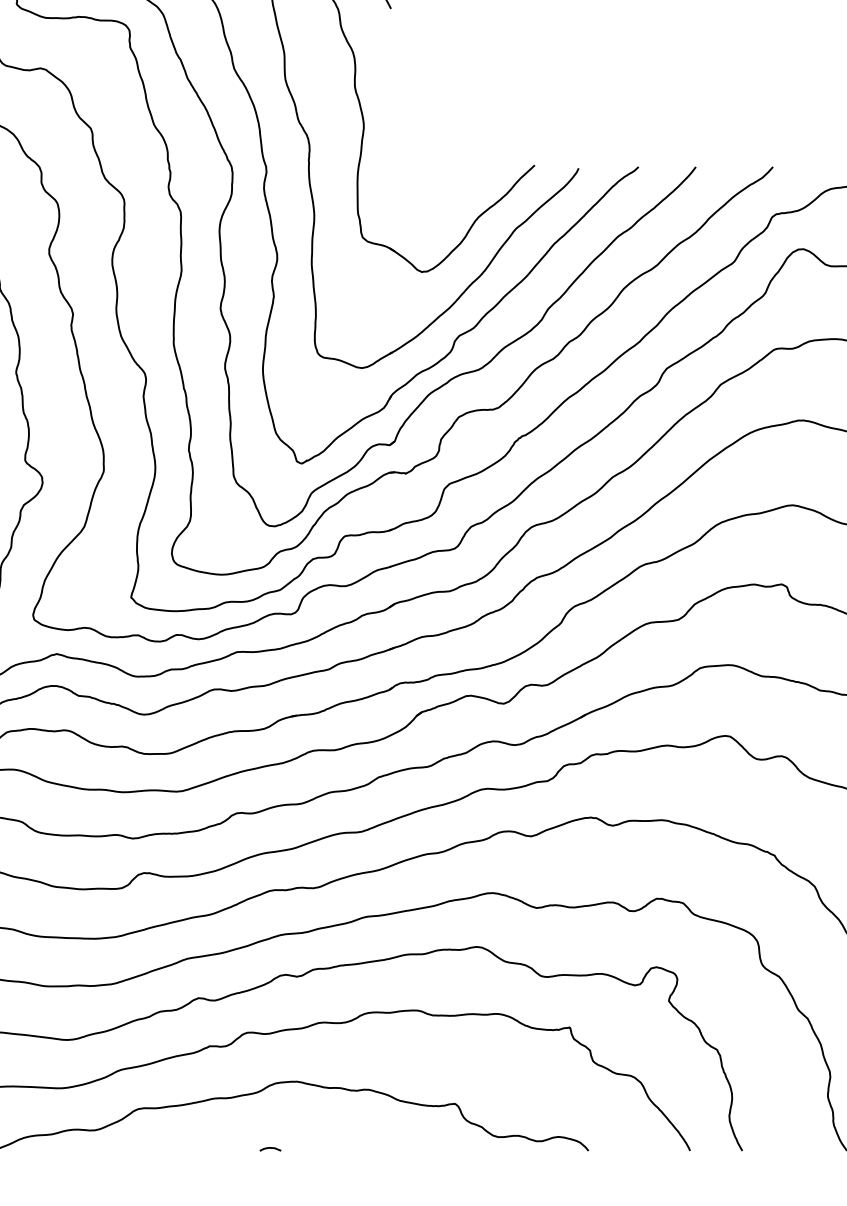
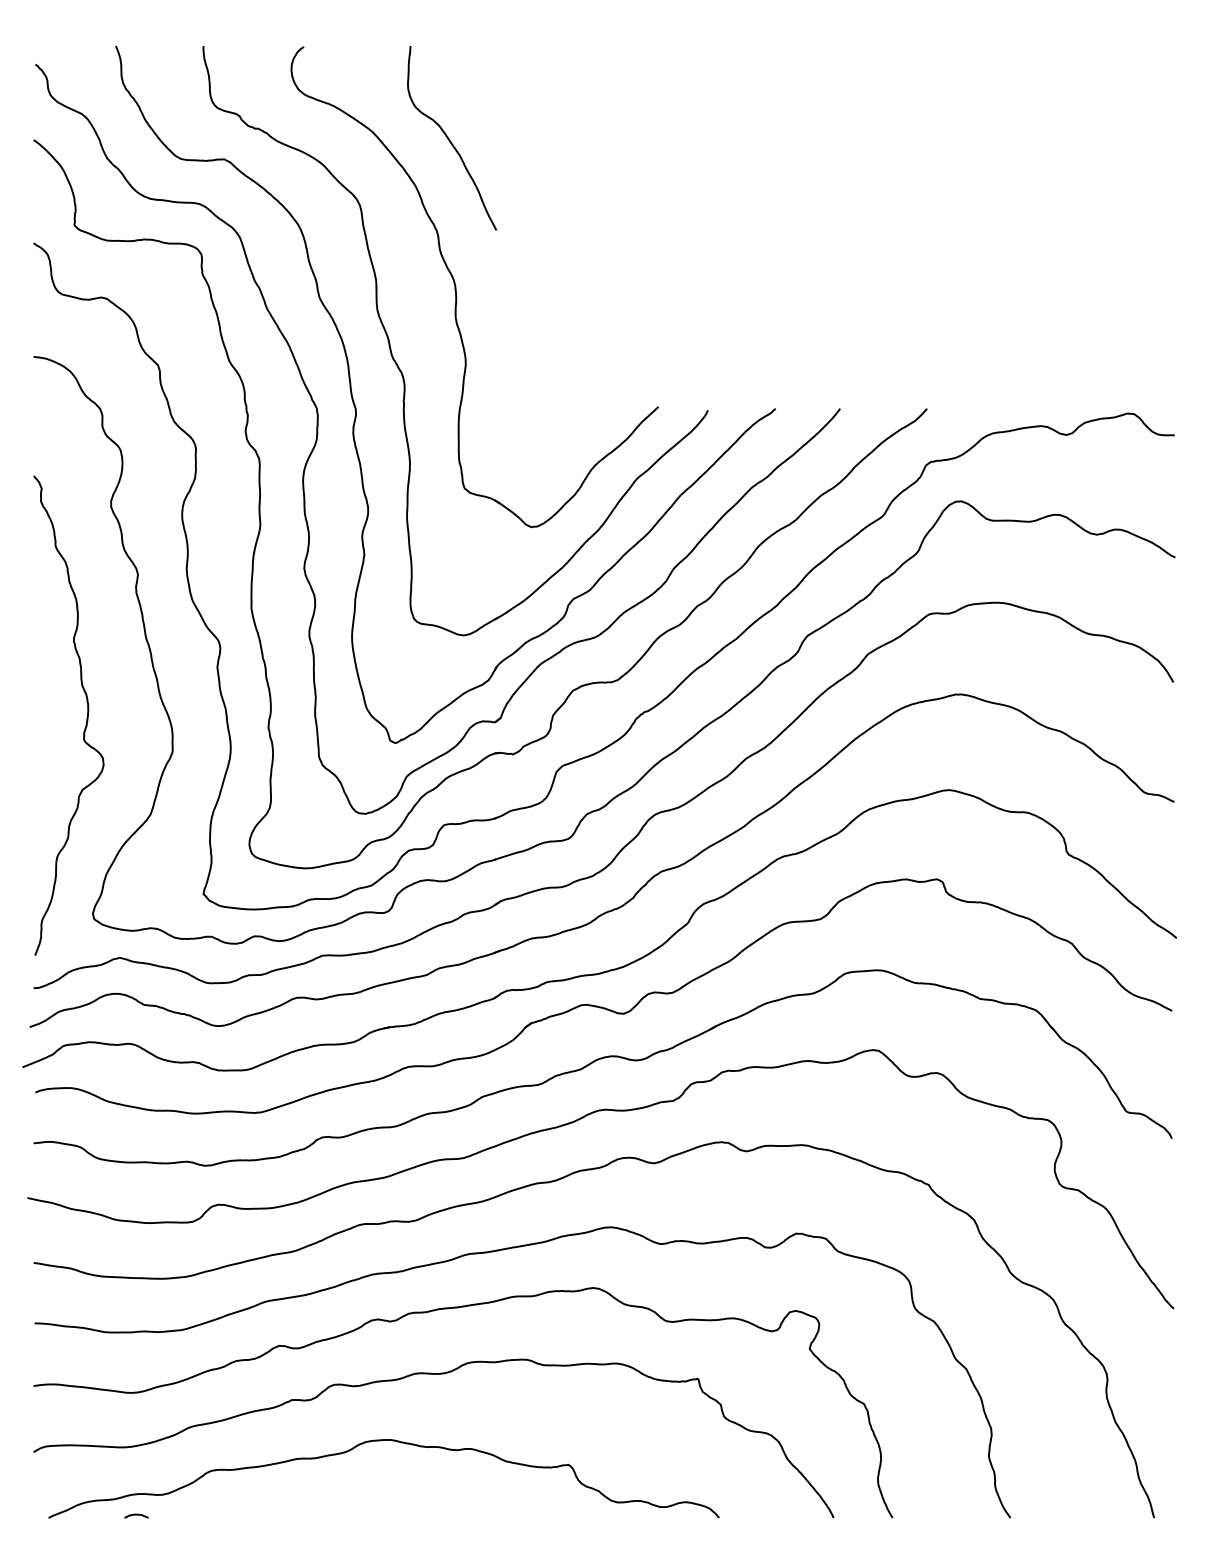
curve: (270, 1148) -> (136, 1515), moved

